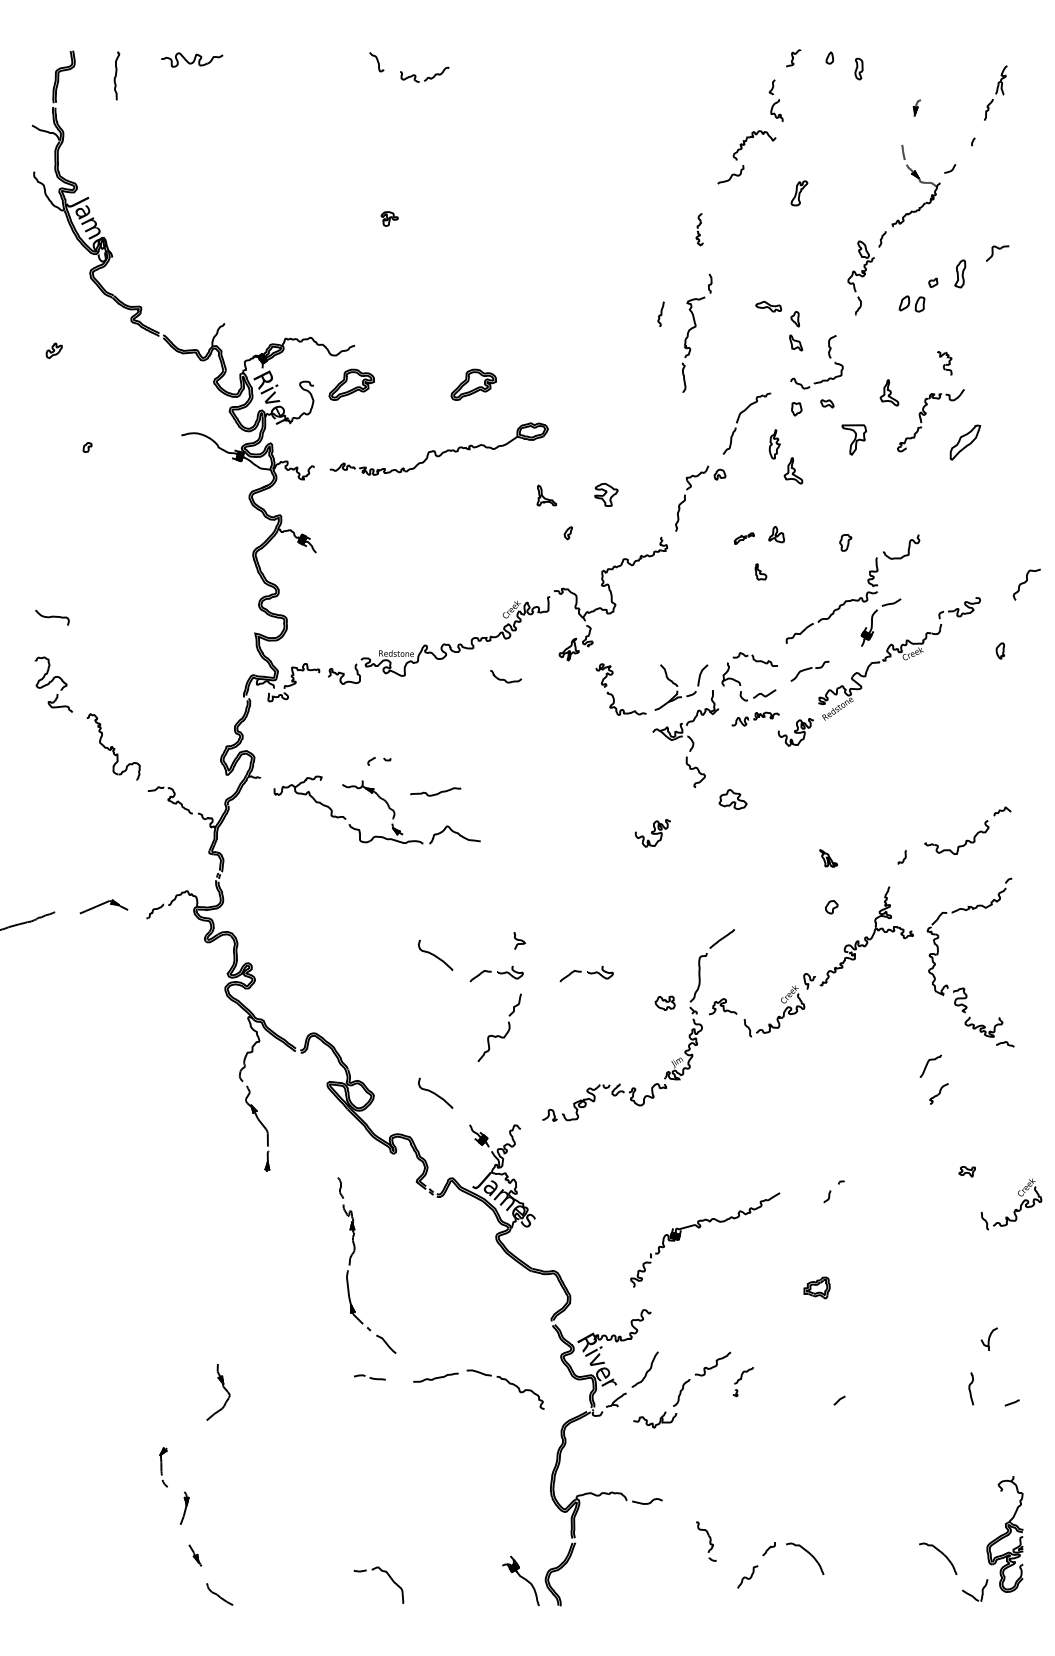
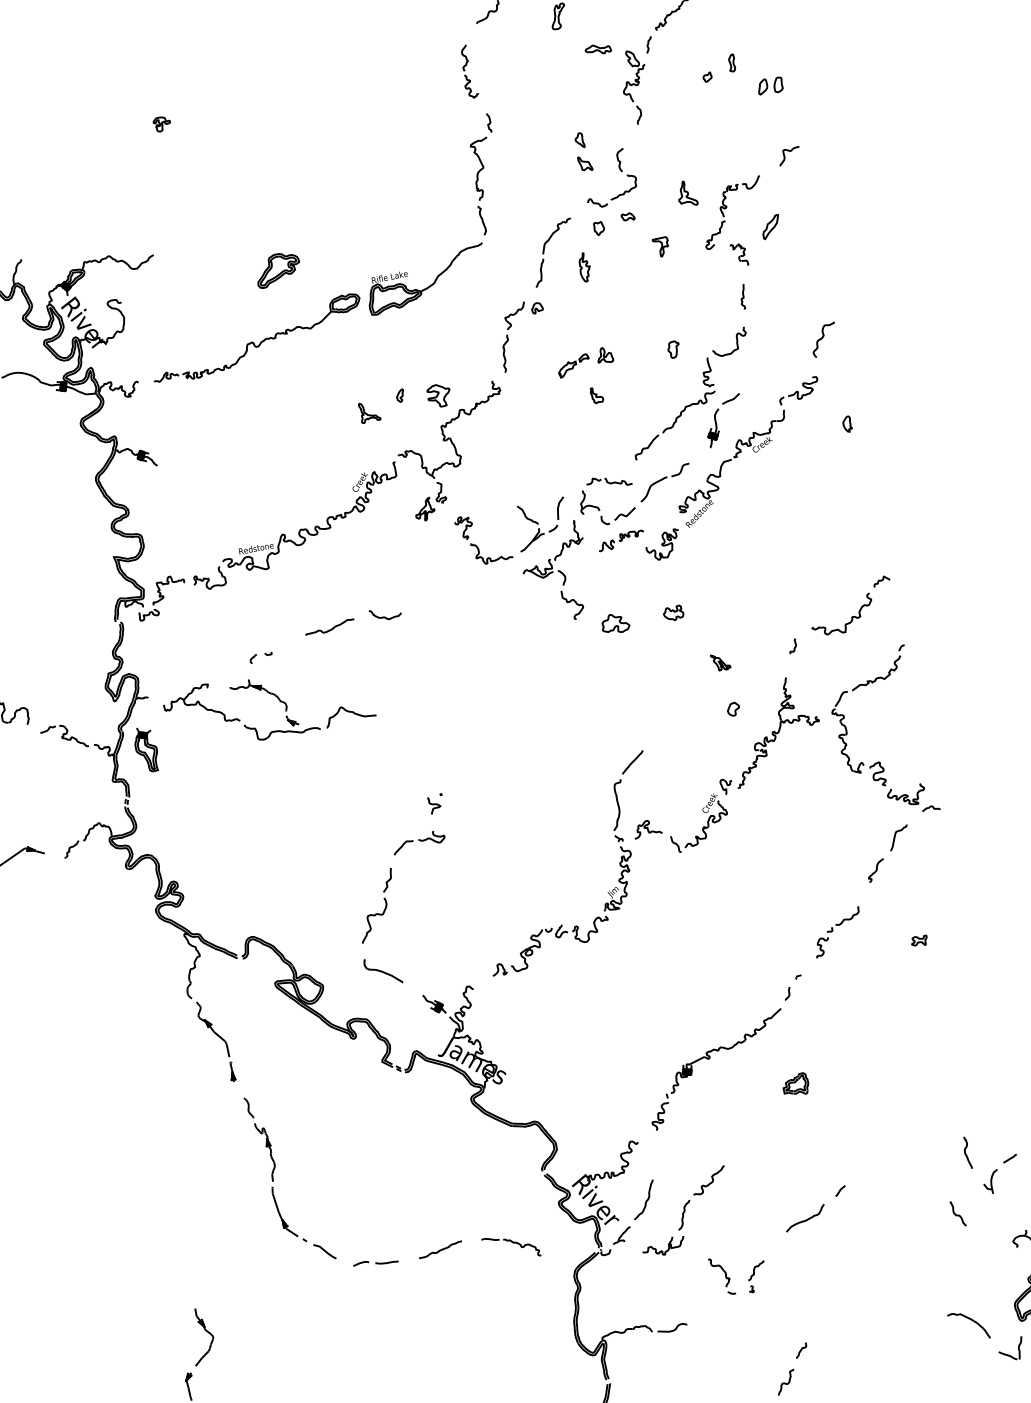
part: (699, 229) -> (467, 72), size x1.67
curve: (993, 253) -> (785, 156), moved
part: (959, 273) -> (731, 62), size x0.62
part: (911, 303) -> (769, 85), moved
part: (768, 306) -> (597, 49), moved
curve: (660, 313) -> (742, 296), moved
part: (944, 363) -> (739, 255), moved
part: (351, 384) -> (158, 293), removed
part: (619, 430) -> (429, 285), added
part: (853, 440) -> (661, 247), size x0.62
part: (965, 441) -> (770, 226), size x0.62
part: (793, 470) -> (608, 289), removed
part: (606, 494) -> (439, 395), moved
part: (546, 495) -> (369, 411), moved
part: (744, 538) -> (574, 365), size x1.67
part: (1026, 584) -> (823, 339), moved
part: (809, 671) -> (664, 482), size x1.43
curve: (505, 679) -> (385, 616), moved
curve: (435, 793) -> (330, 629), moved
part: (248, 828) -> (146, 749), added
curve: (652, 833) -> (543, 673), removed
curve: (434, 954) -> (353, 835), removed
part: (586, 973) -> (506, 823), removed
part: (664, 1002) -> (672, 612), moved
part: (499, 1035) -> (378, 913), moved
curve: (928, 1063) -> (896, 835), moved
part: (888, 1146) -> (837, 932), added
part: (1011, 1204) -> (969, 964), removed
part: (699, 1228) -> (709, 1059), moved
part: (350, 1265) -> (273, 1181), moved
part: (988, 1338) -> (990, 1181), moved
part: (369, 1377) -> (375, 1262), size x1.43
part: (743, 1382) -> (757, 1277), moved
part: (222, 1387) -> (204, 1330), moved
part: (505, 1389) -> (511, 1247), size x0.71
curve: (799, 1421) -> (805, 1219), added
curve: (950, 1447) -> (958, 1214), added
part: (706, 1541) -> (722, 1276), moved
part: (805, 1558) -> (838, 1352), removed

